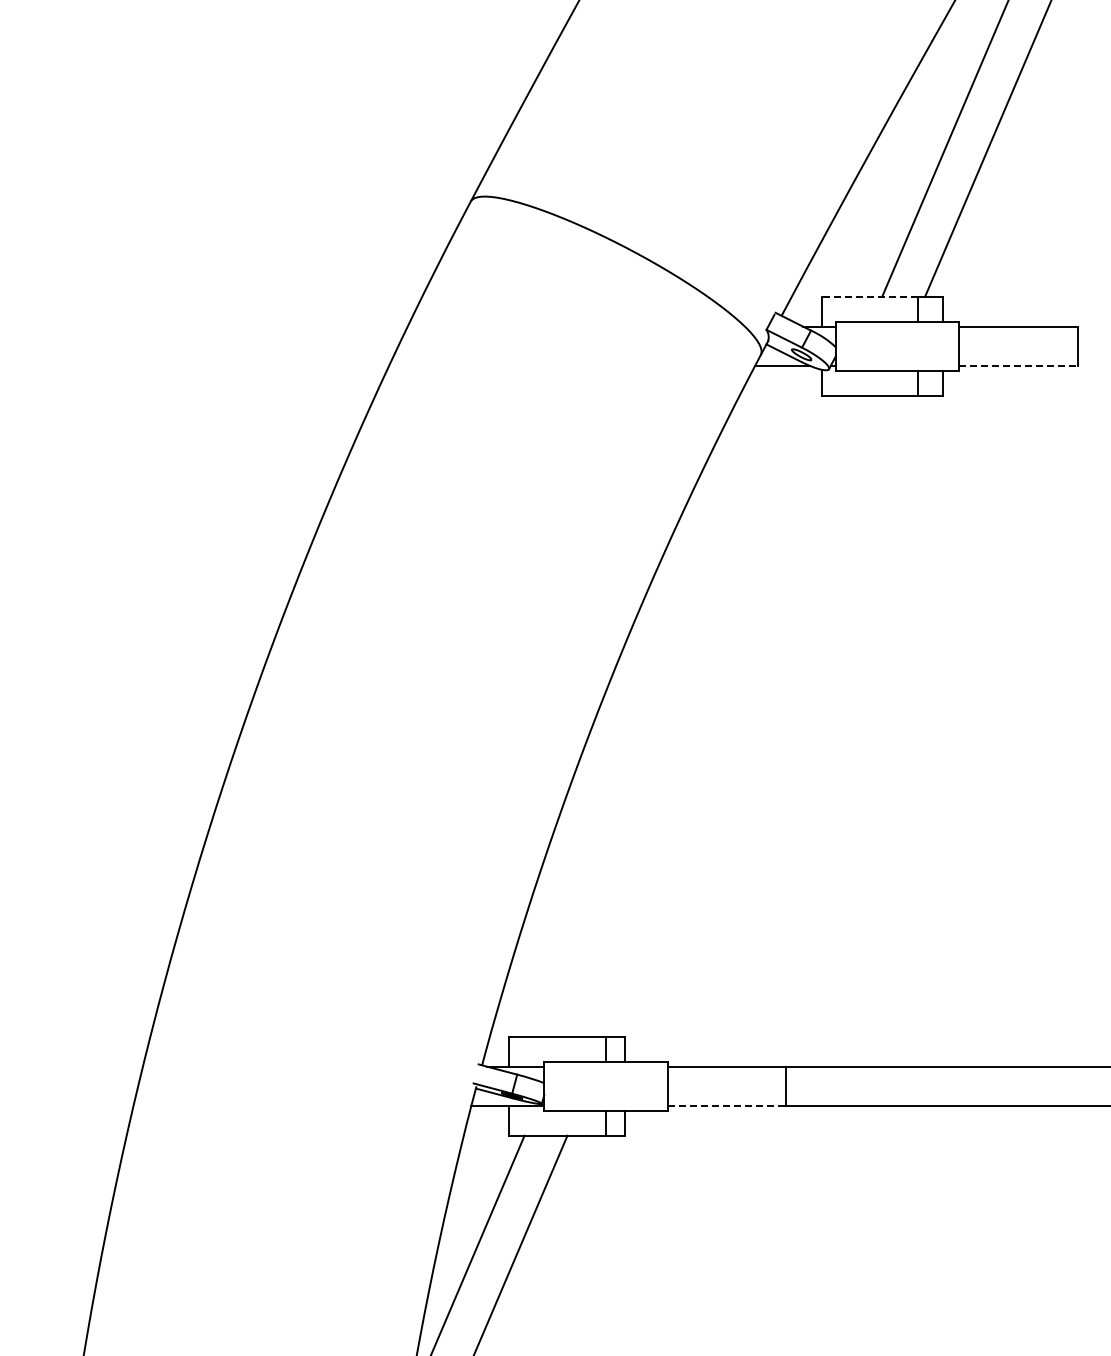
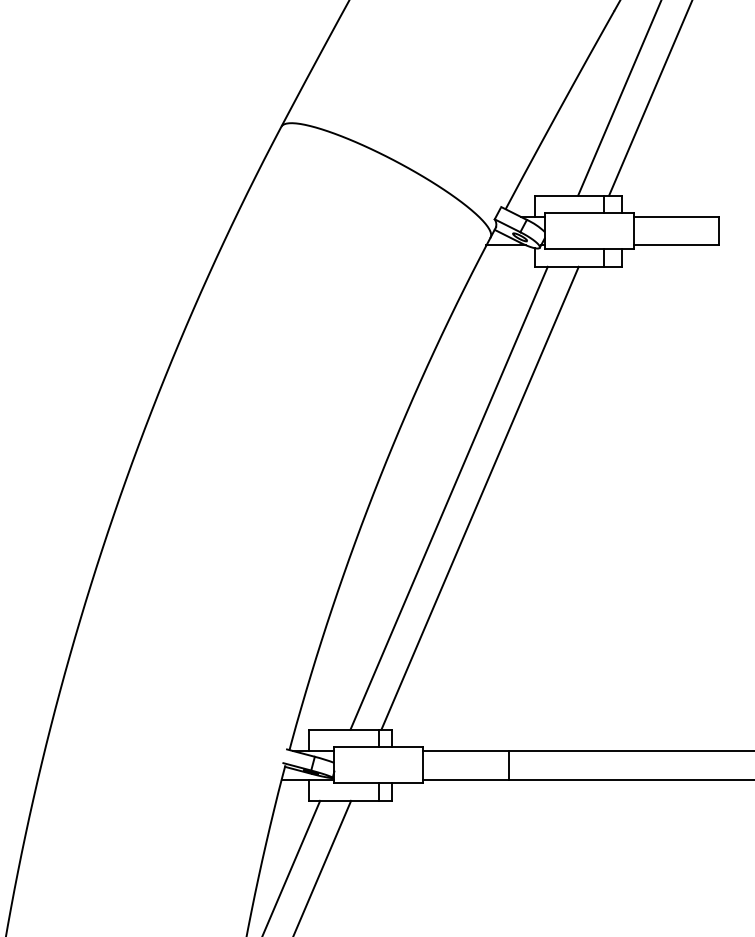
line: (869, 296) -> (569, 195), dashed -> solid
line: (1018, 366) -> (676, 245), dashed -> solid
line: (703, 716) -> (449, 498), added
line: (745, 716) -> (479, 498), added
line: (727, 1106) -> (466, 779), dashed -> solid

